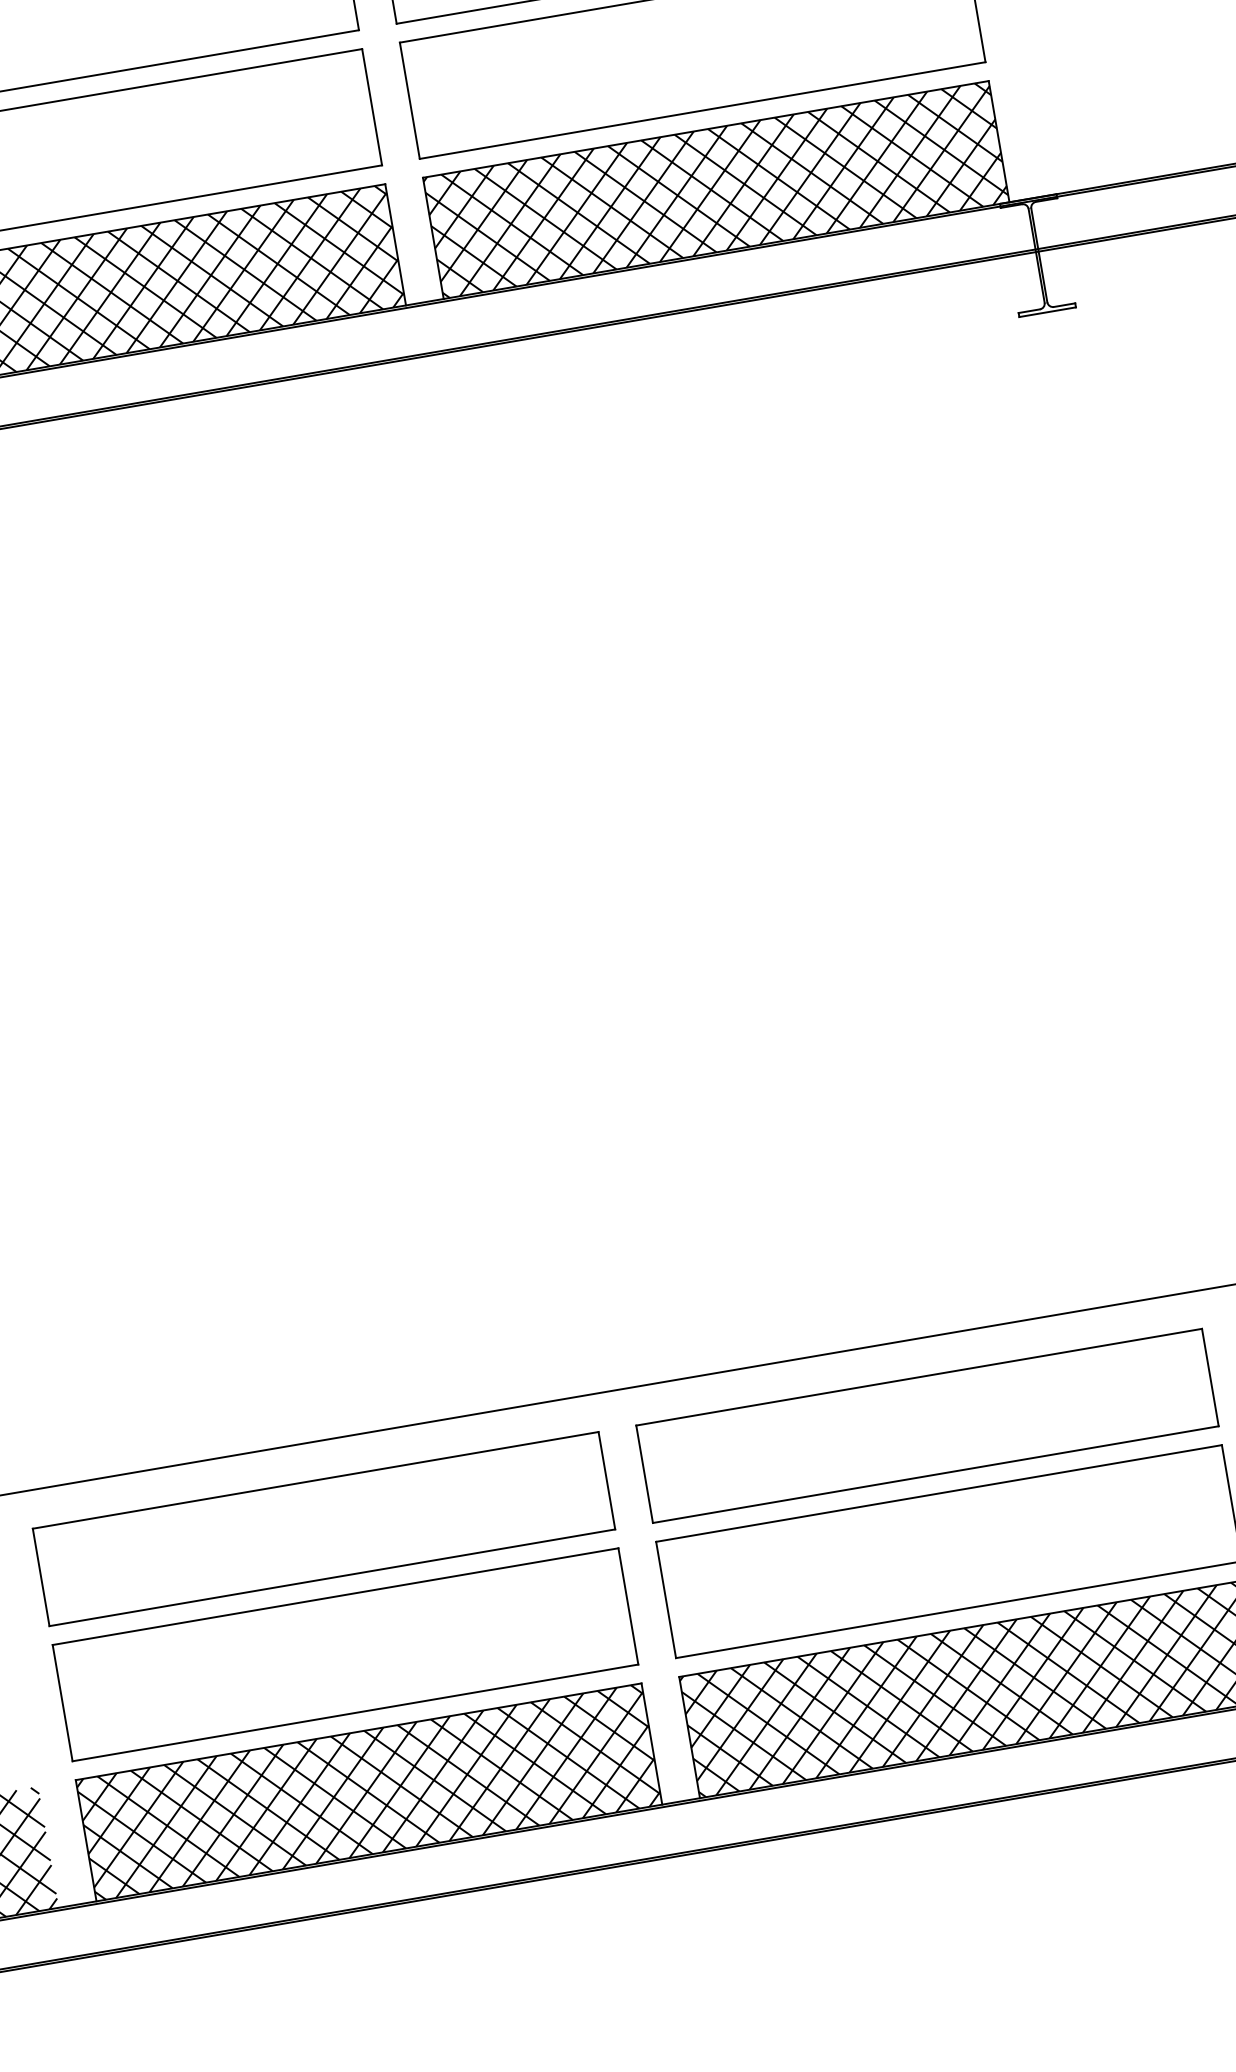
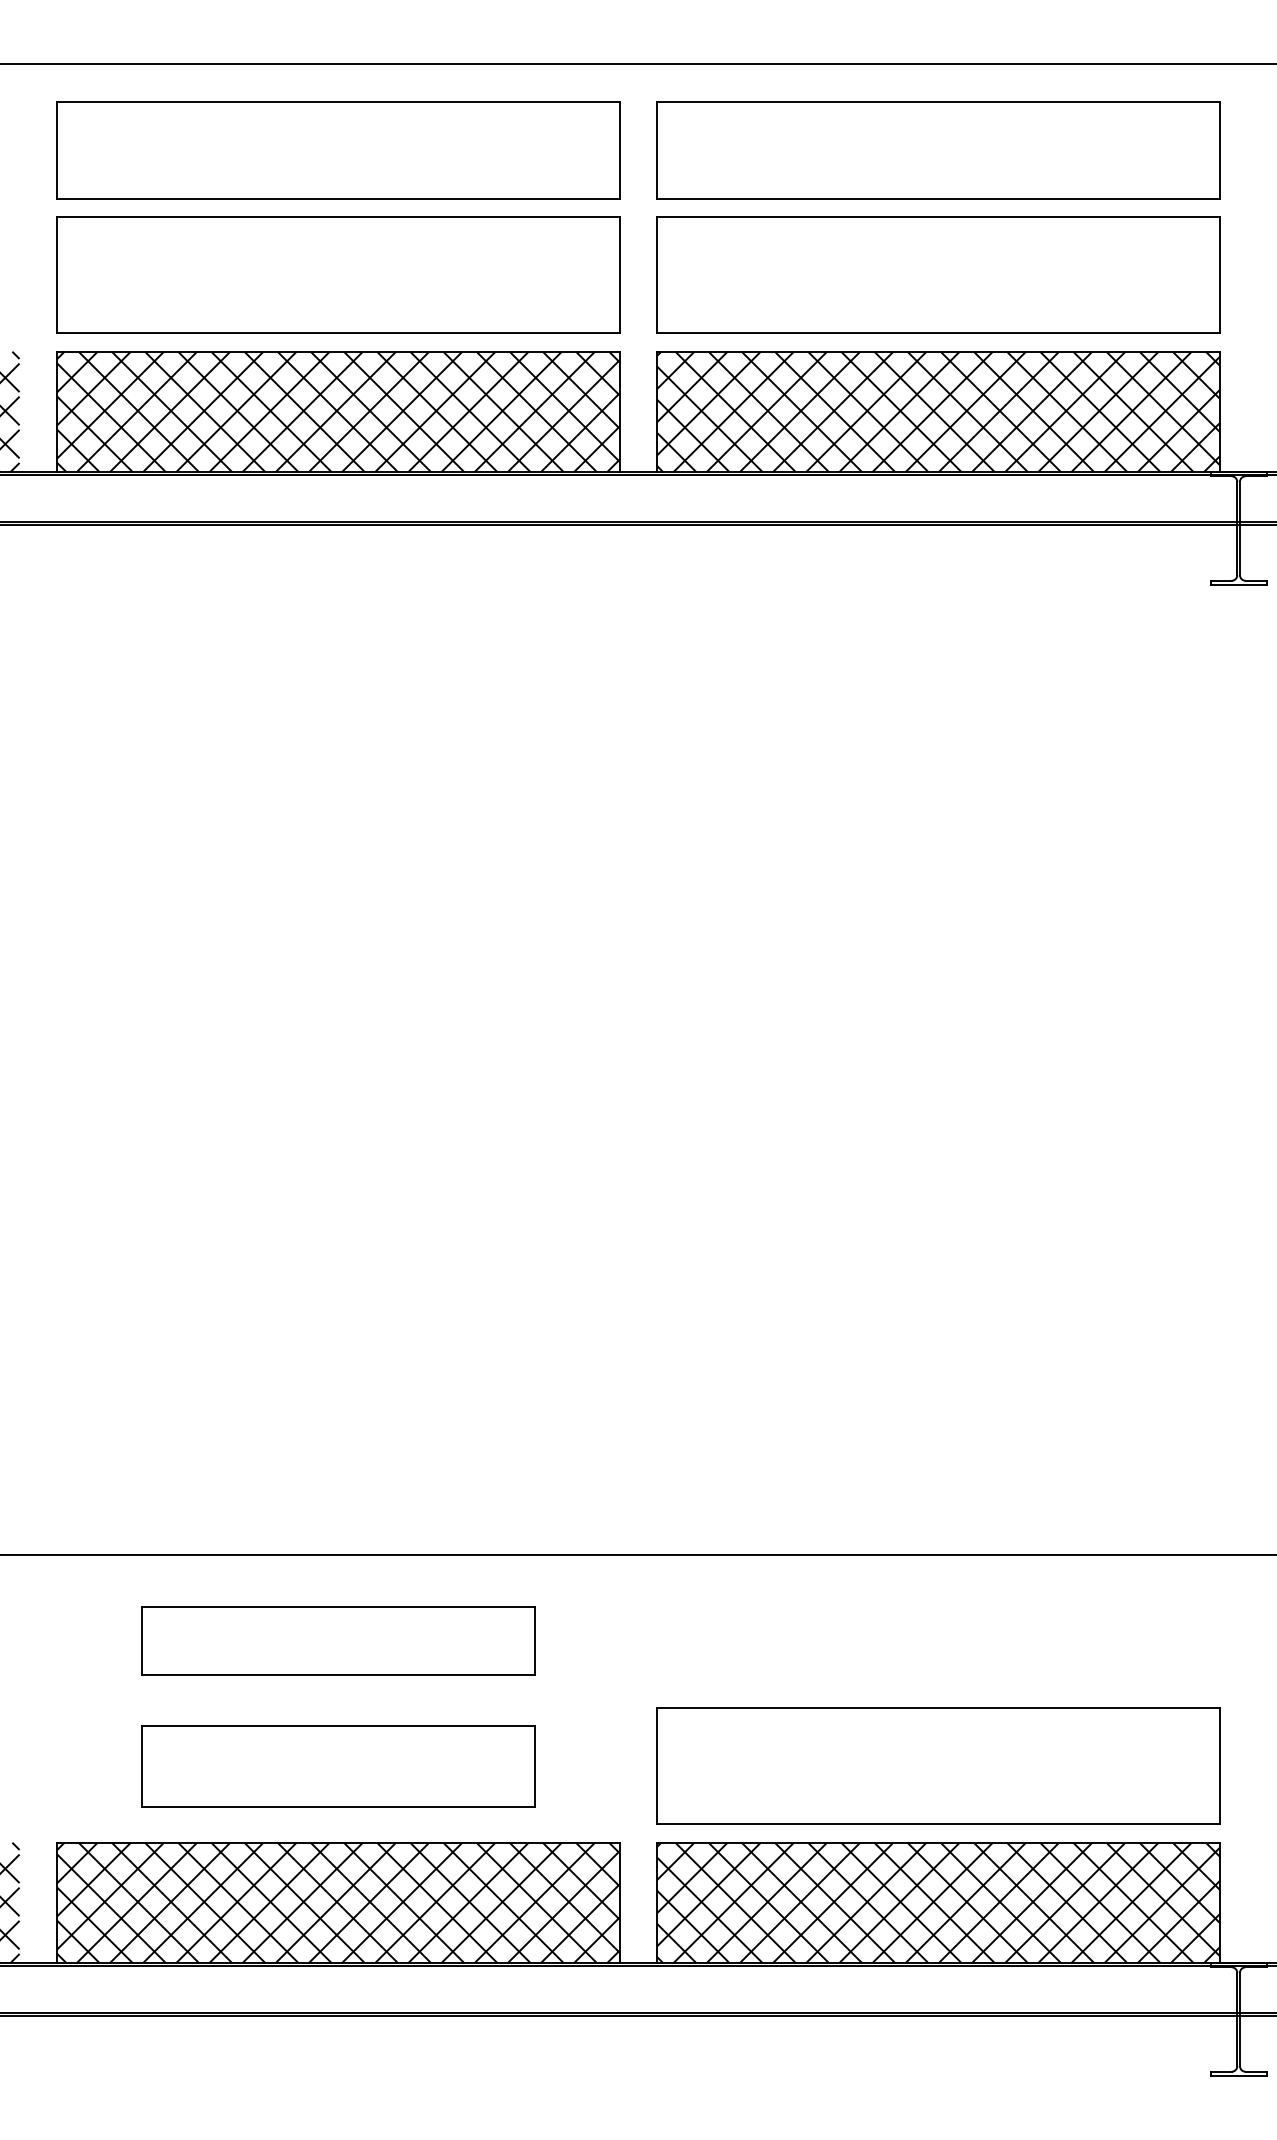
part: (927, 1426) -> (938, 1641), removed
part: (324, 1529) -> (338, 1641), size x0.7
part: (345, 1654) -> (338, 1765), size x0.7

